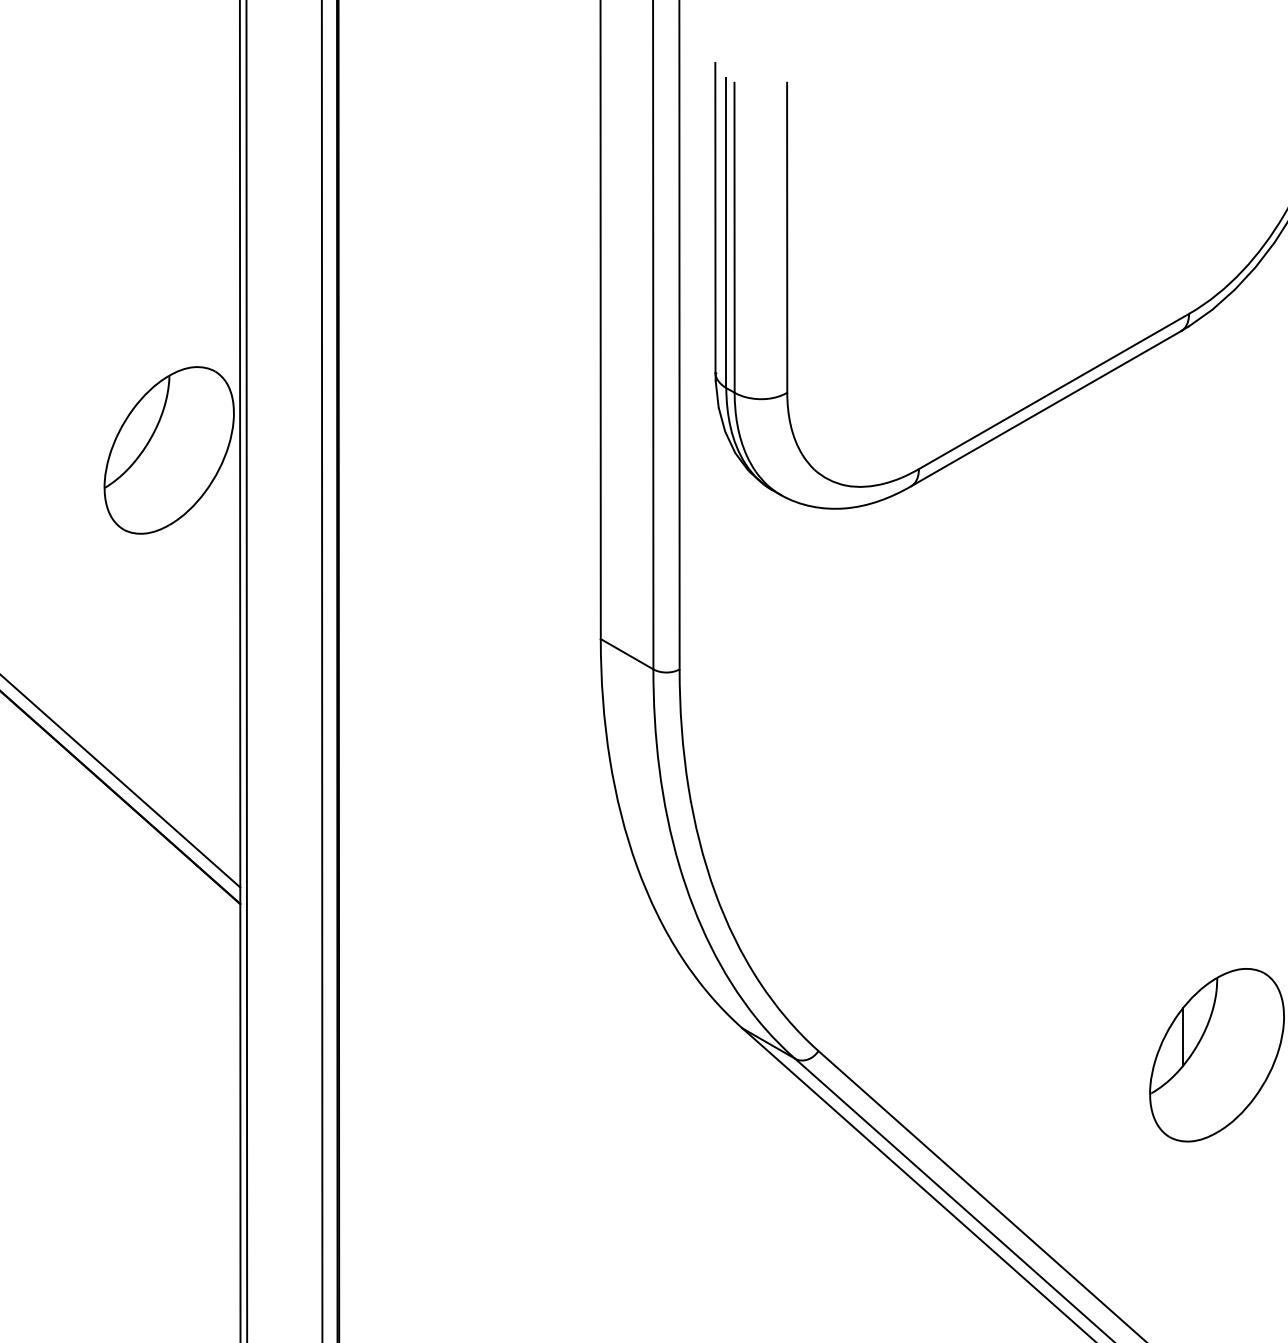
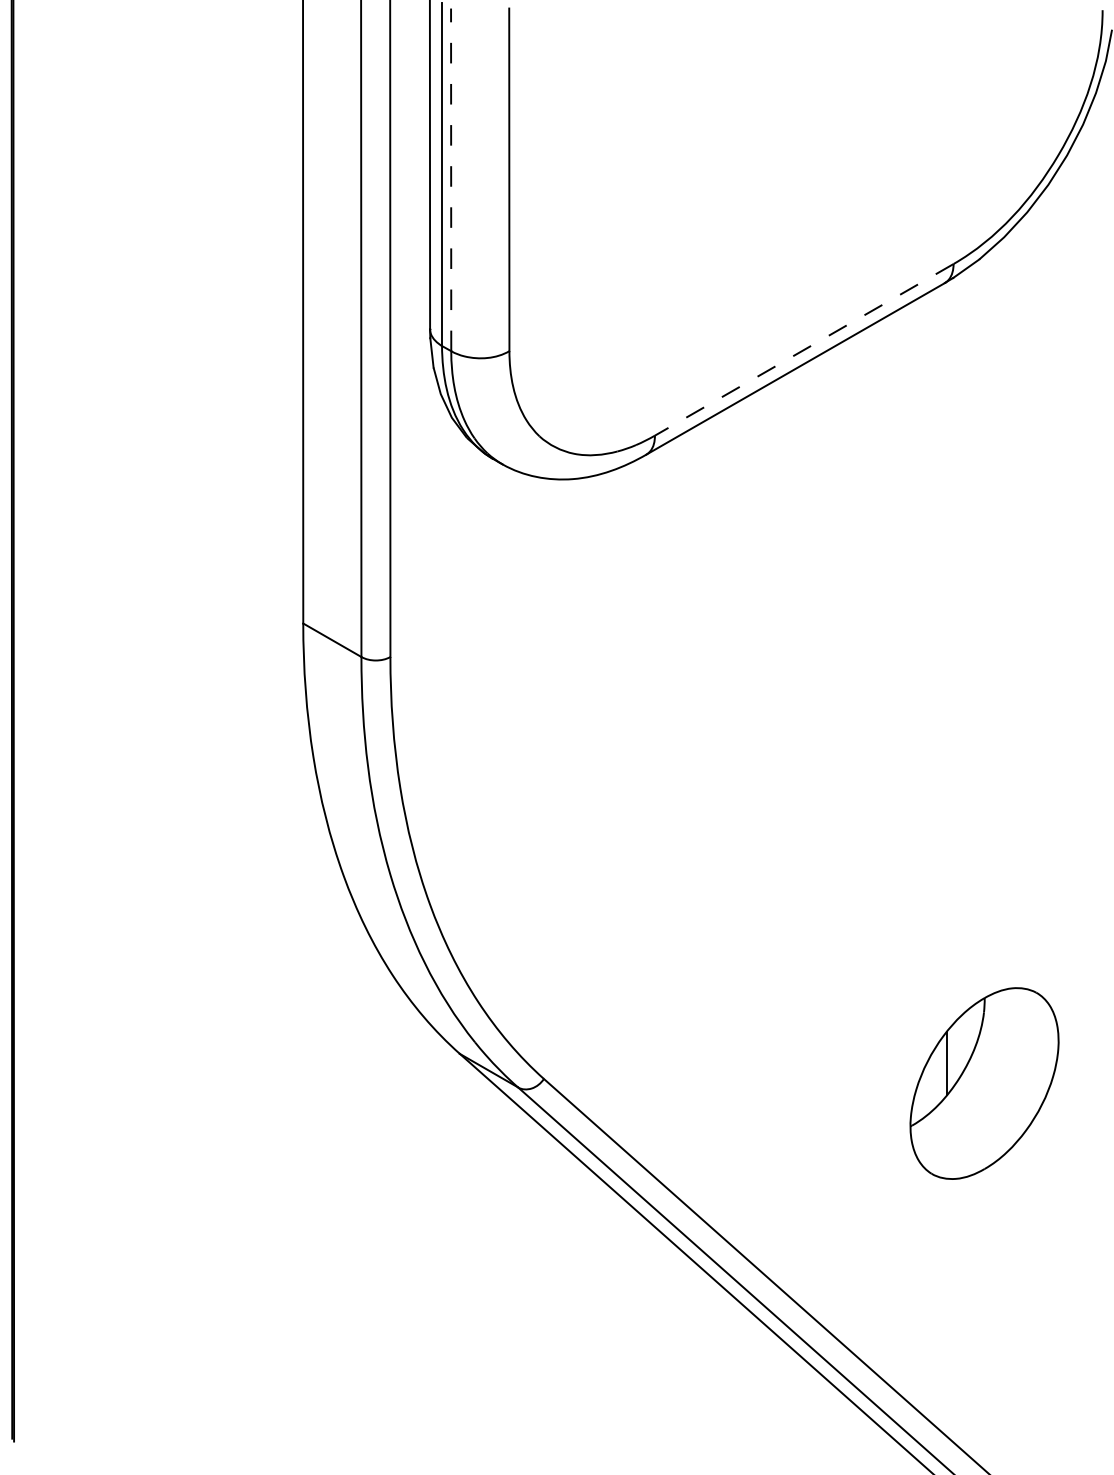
line: (734, 237) -> (451, 179), solid -> dashed
line: (1053, 391) -> (803, 349), solid -> dashed

